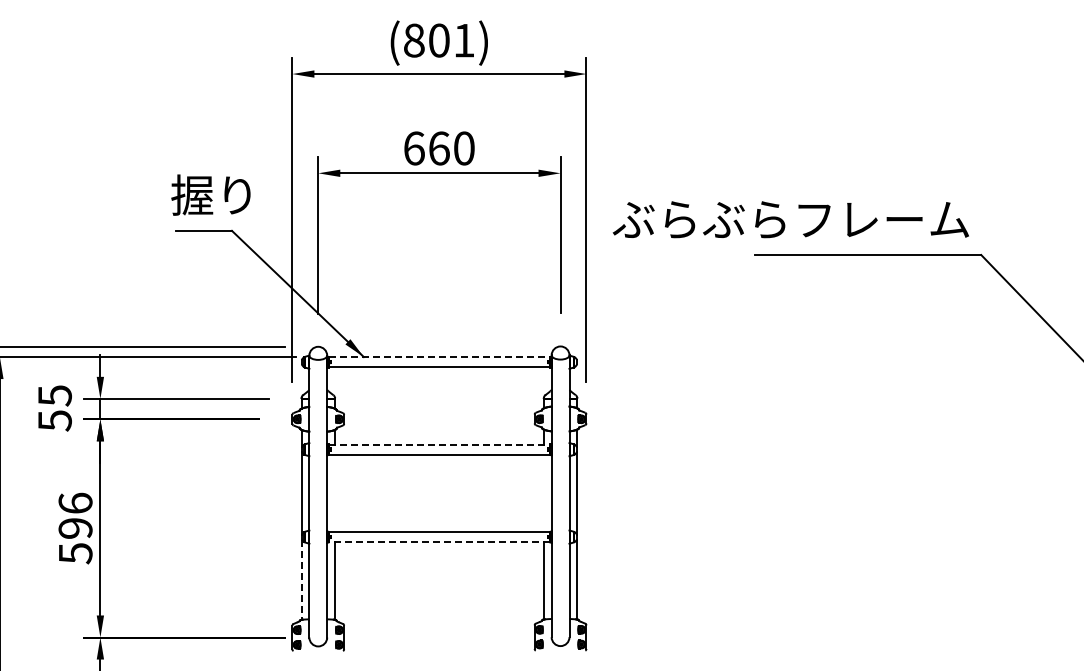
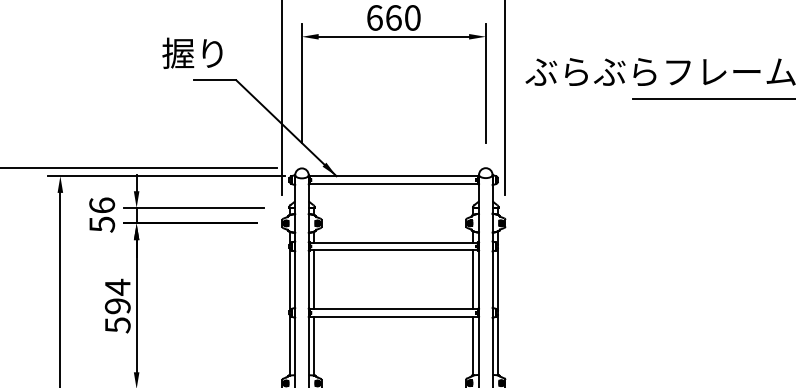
text: (210, 194) -> (192, 52), moved
line: (439, 357) -> (393, 176), dashed -> solid
text: (54, 395) -> (101, 205), 55 -> 56
line: (439, 444) -> (393, 242), dashed -> solid
line: (334, 492) -> (314, 278), added
line: (544, 492) -> (473, 278), added
text: (75, 503) -> (117, 287), 596 -> 594
line: (439, 542) -> (393, 316), dashed -> solid
line: (301, 580) -> (289, 345), dashed -> solid

